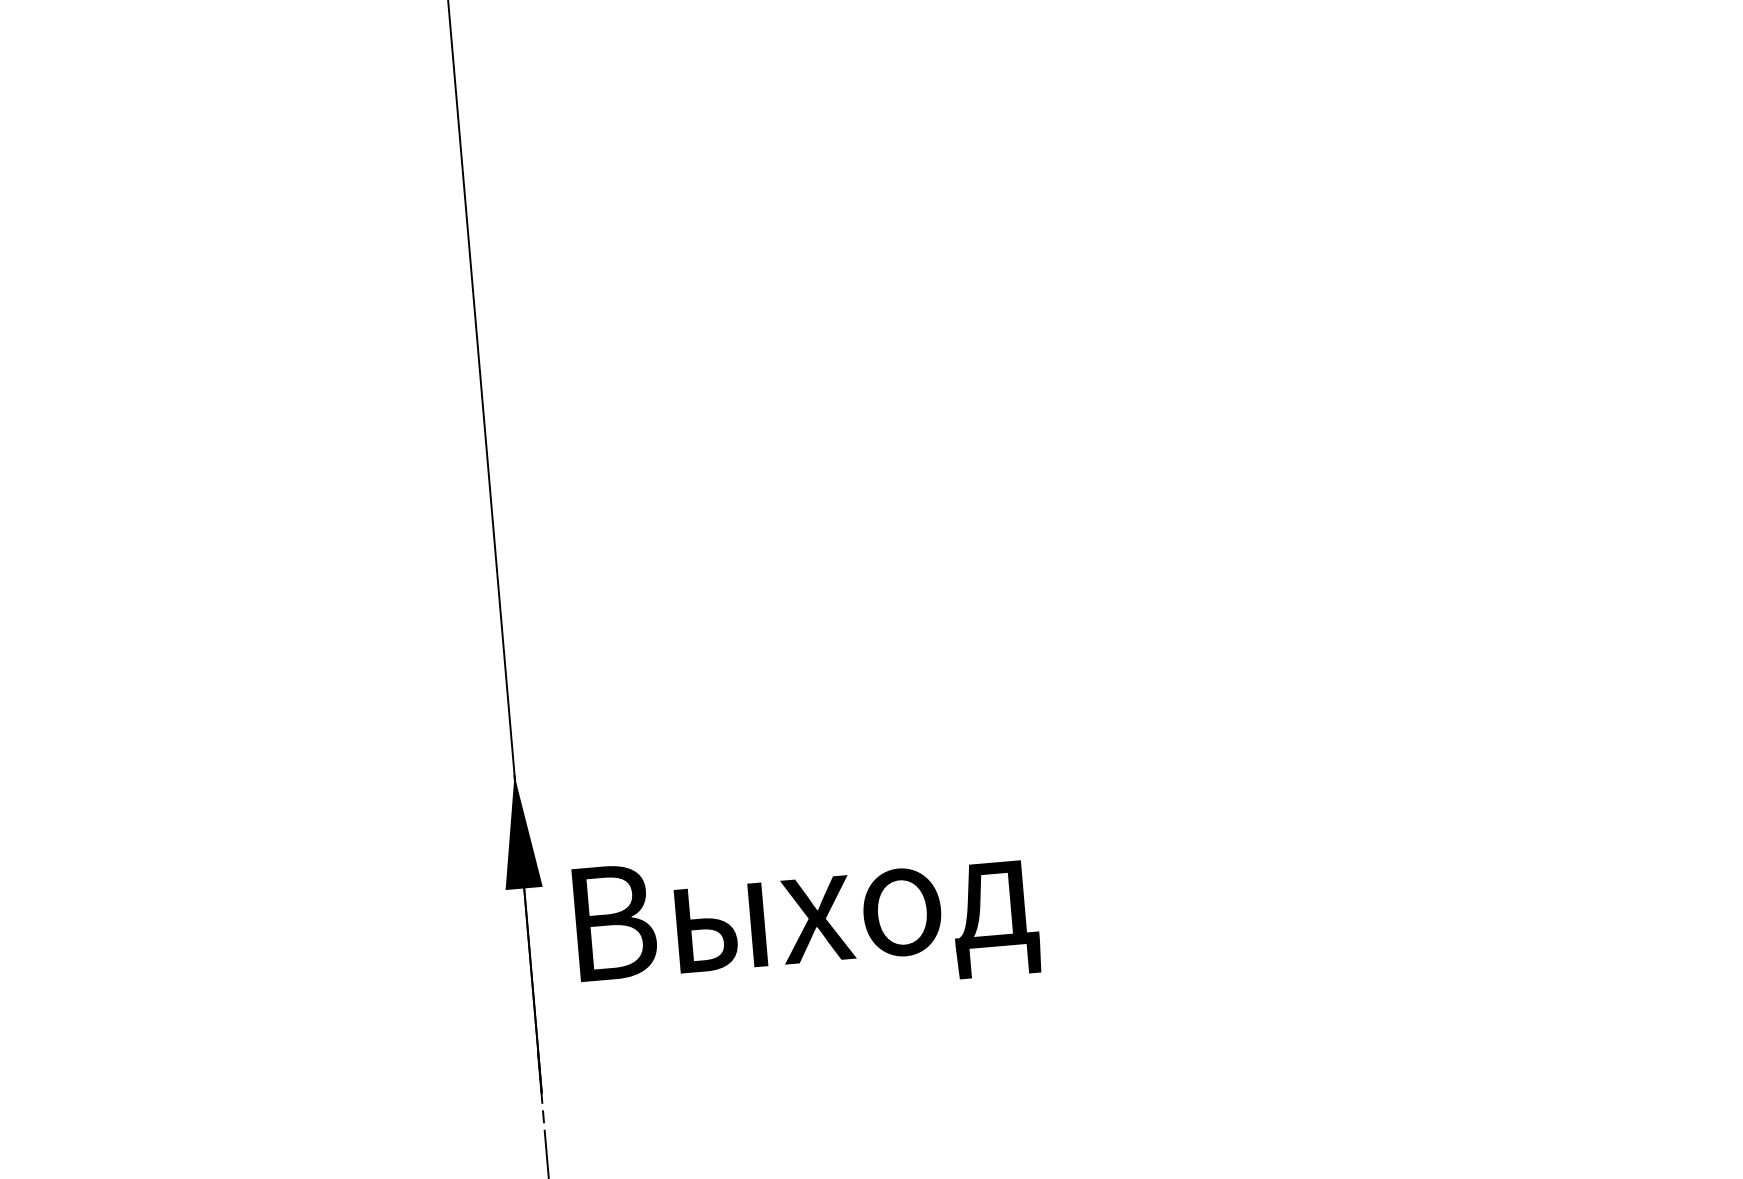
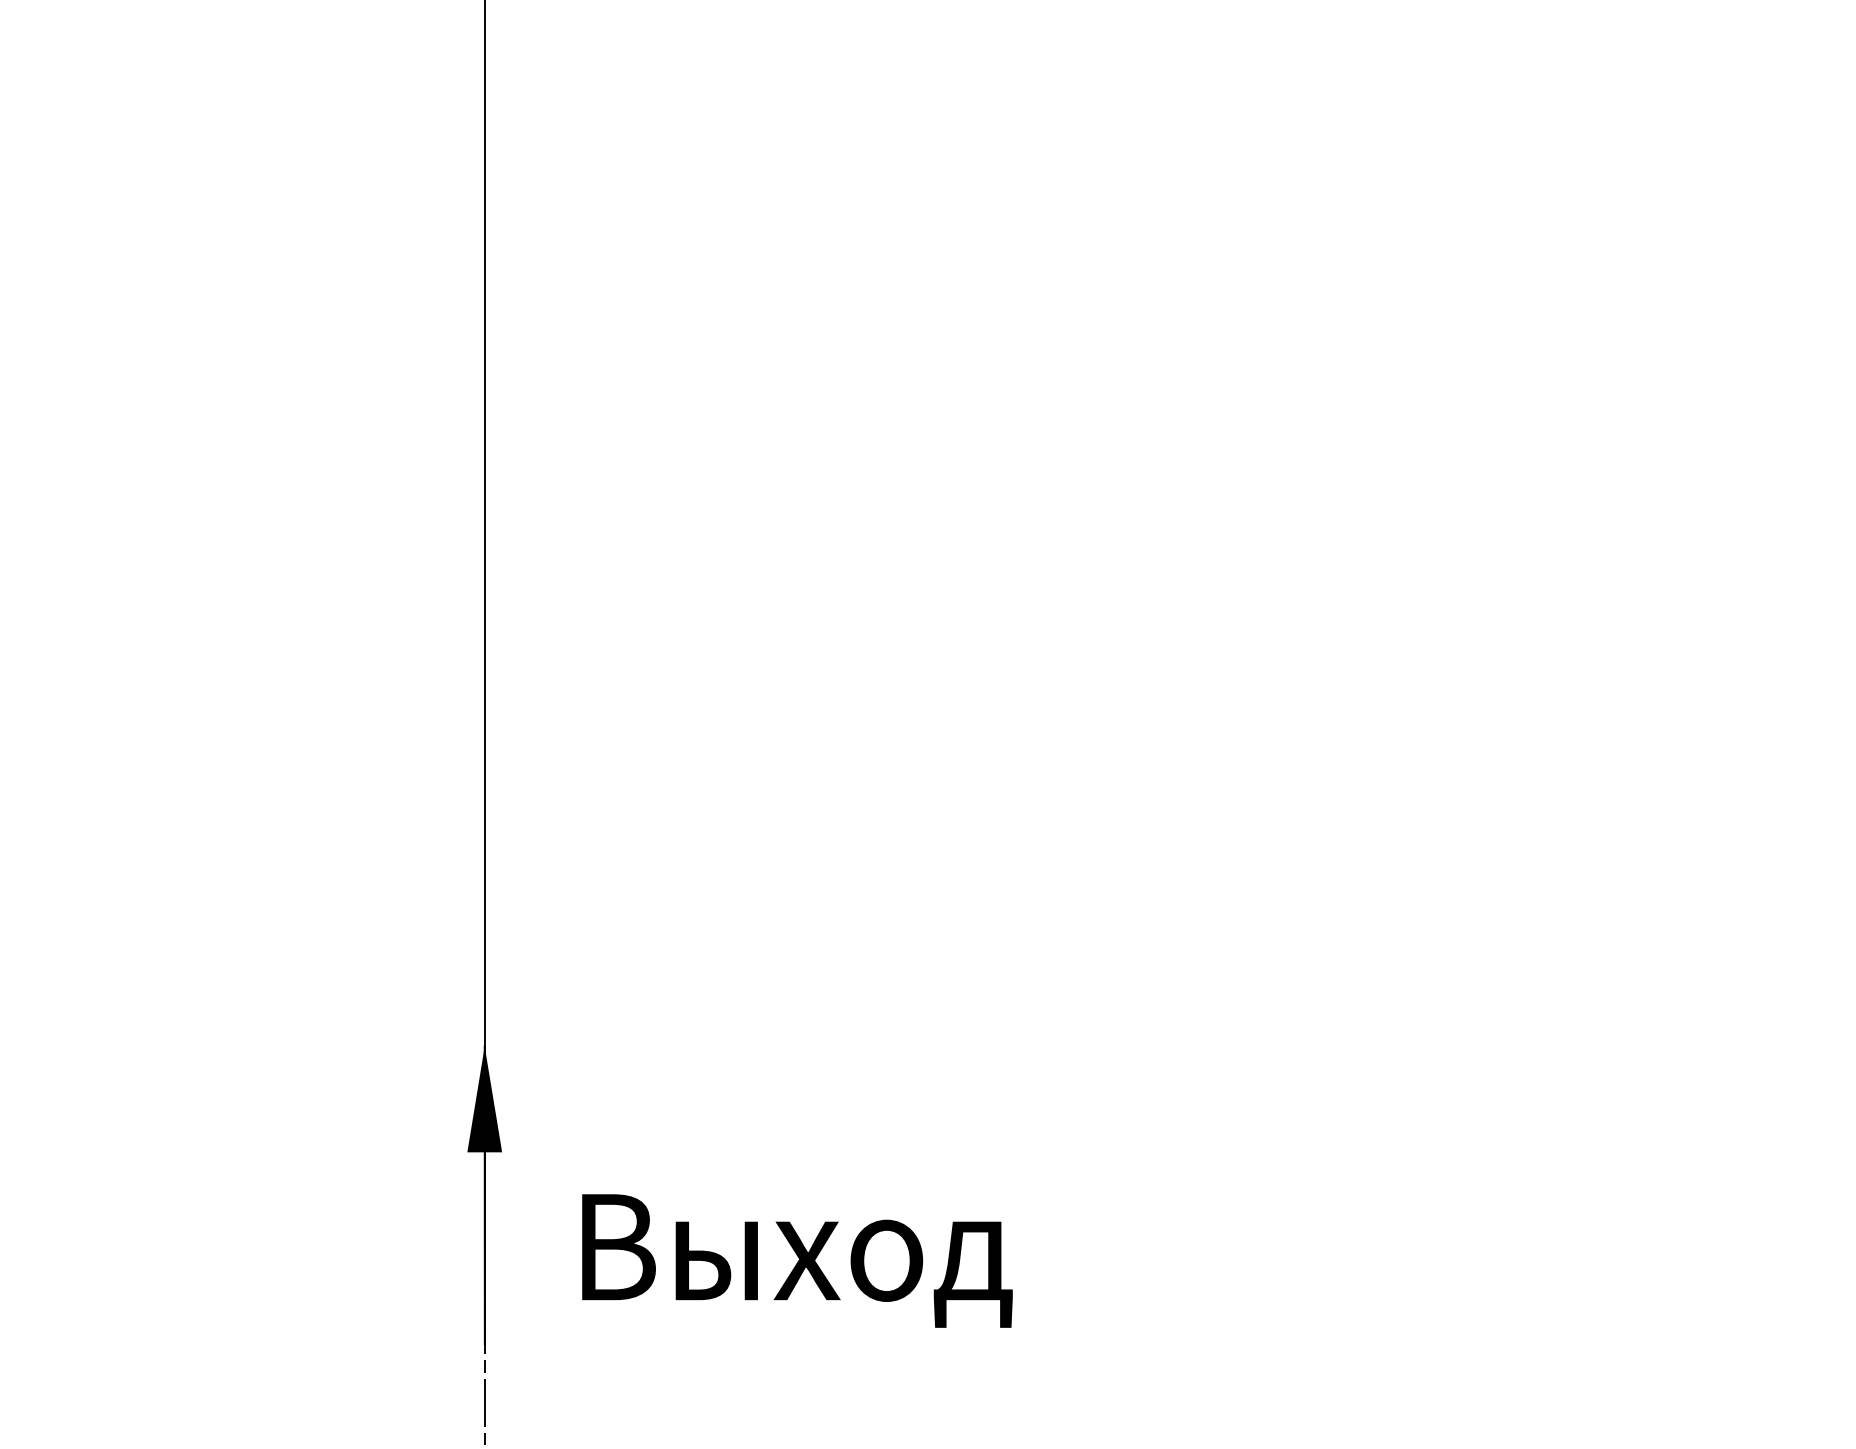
text: (806, 920) -> (797, 1260), moved

